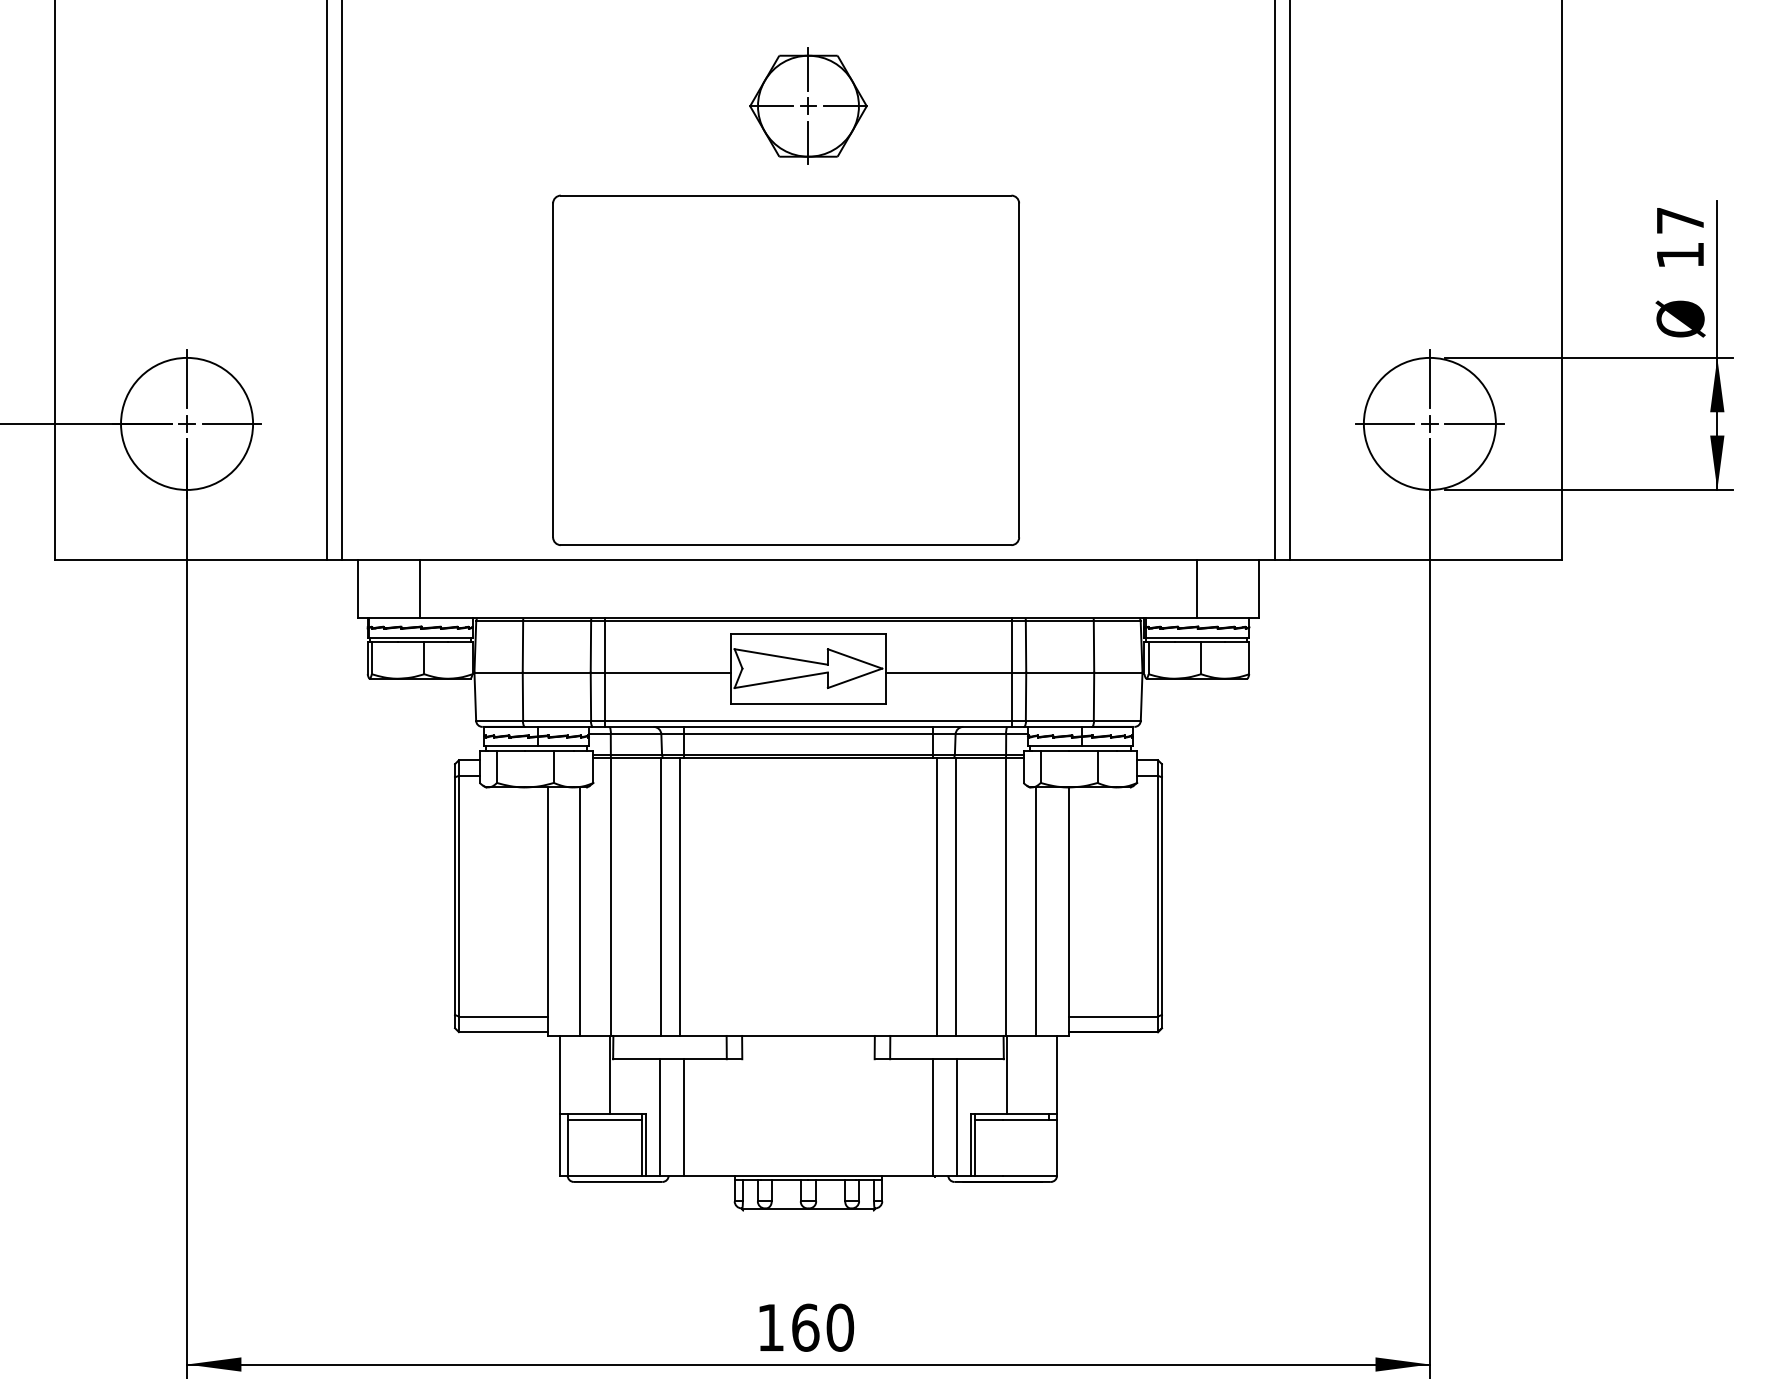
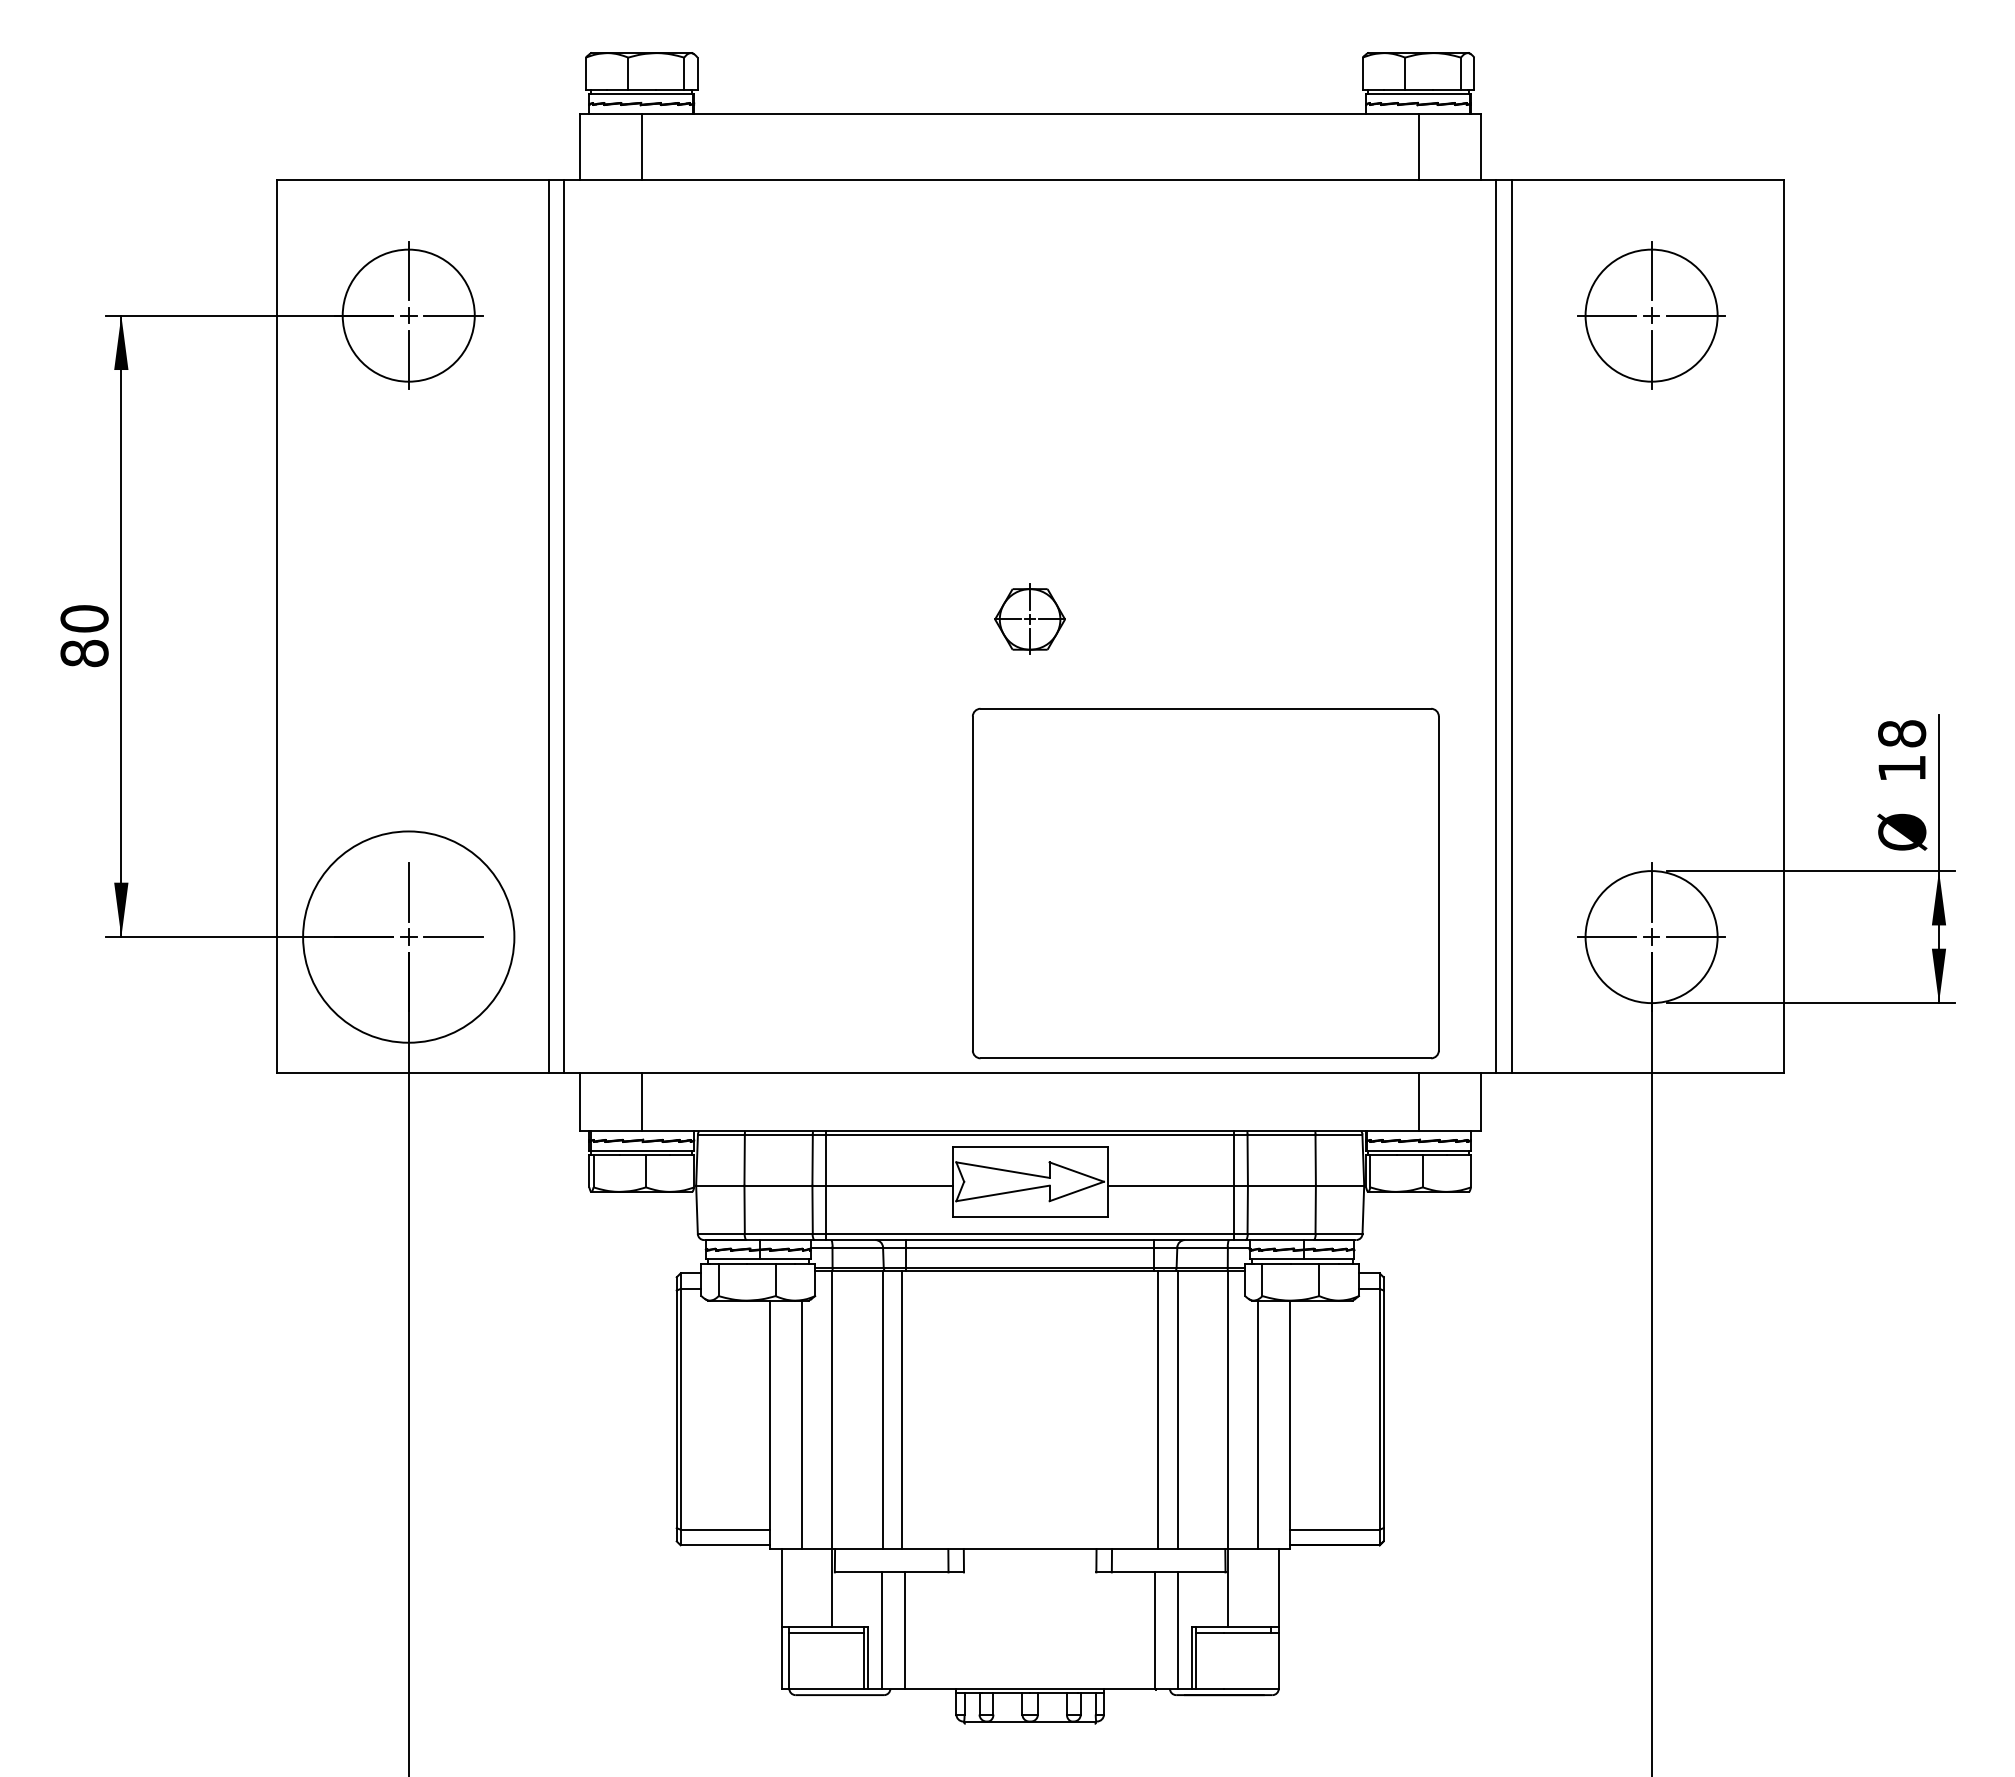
part: (807, 106) -> (1029, 619), size x0.6
text: (1680, 220) -> (1902, 733), 17 -> 18
part: (785, 370) -> (1205, 883), moved
circle: (186, 424) -> (408, 937), size x1.6

